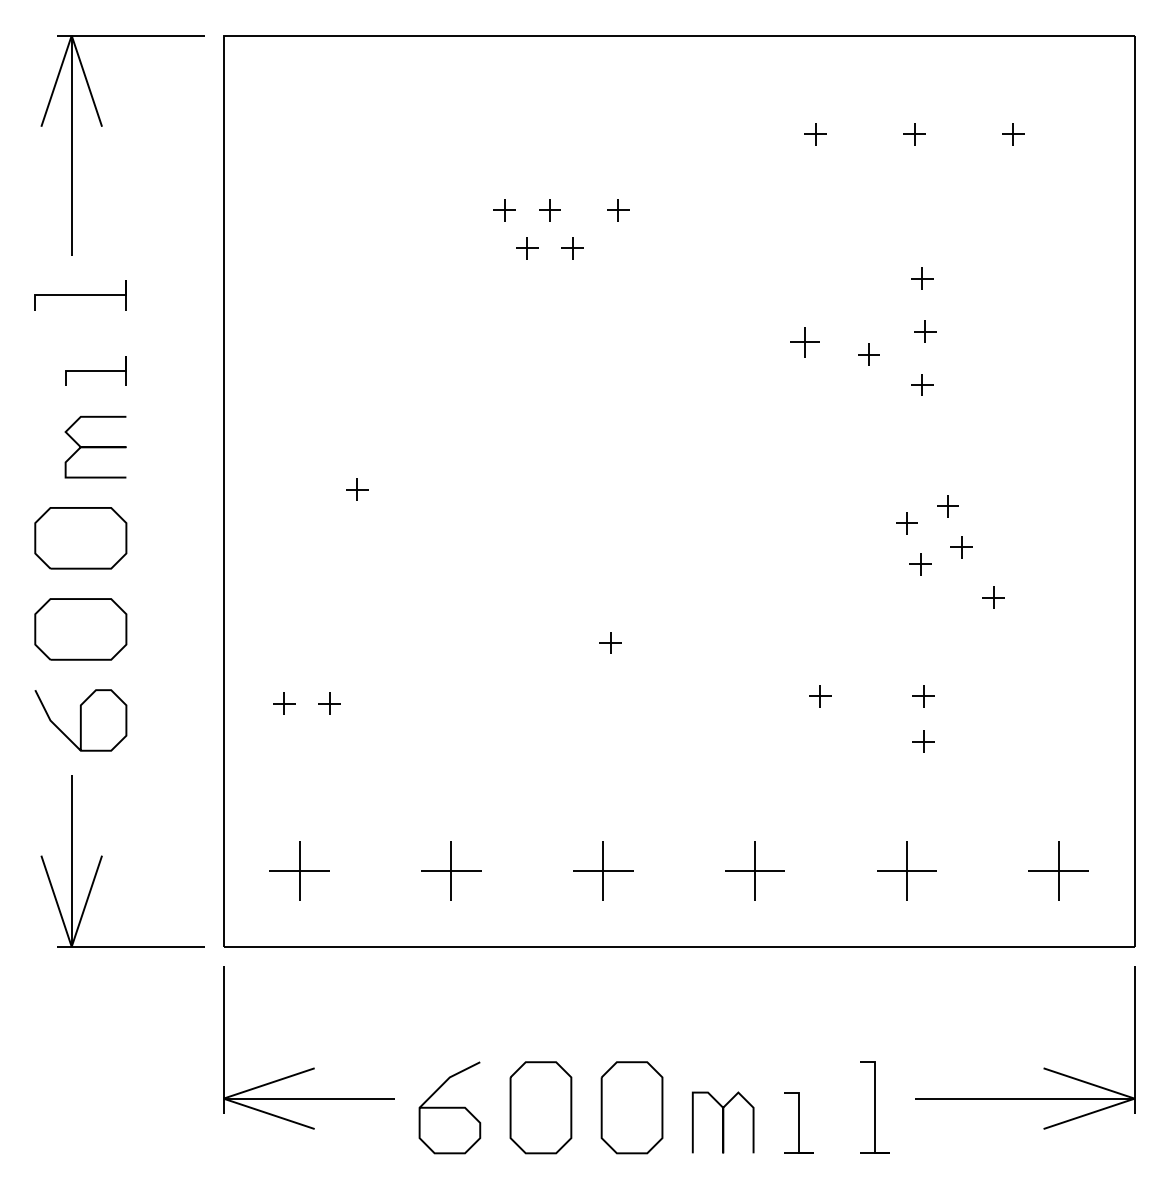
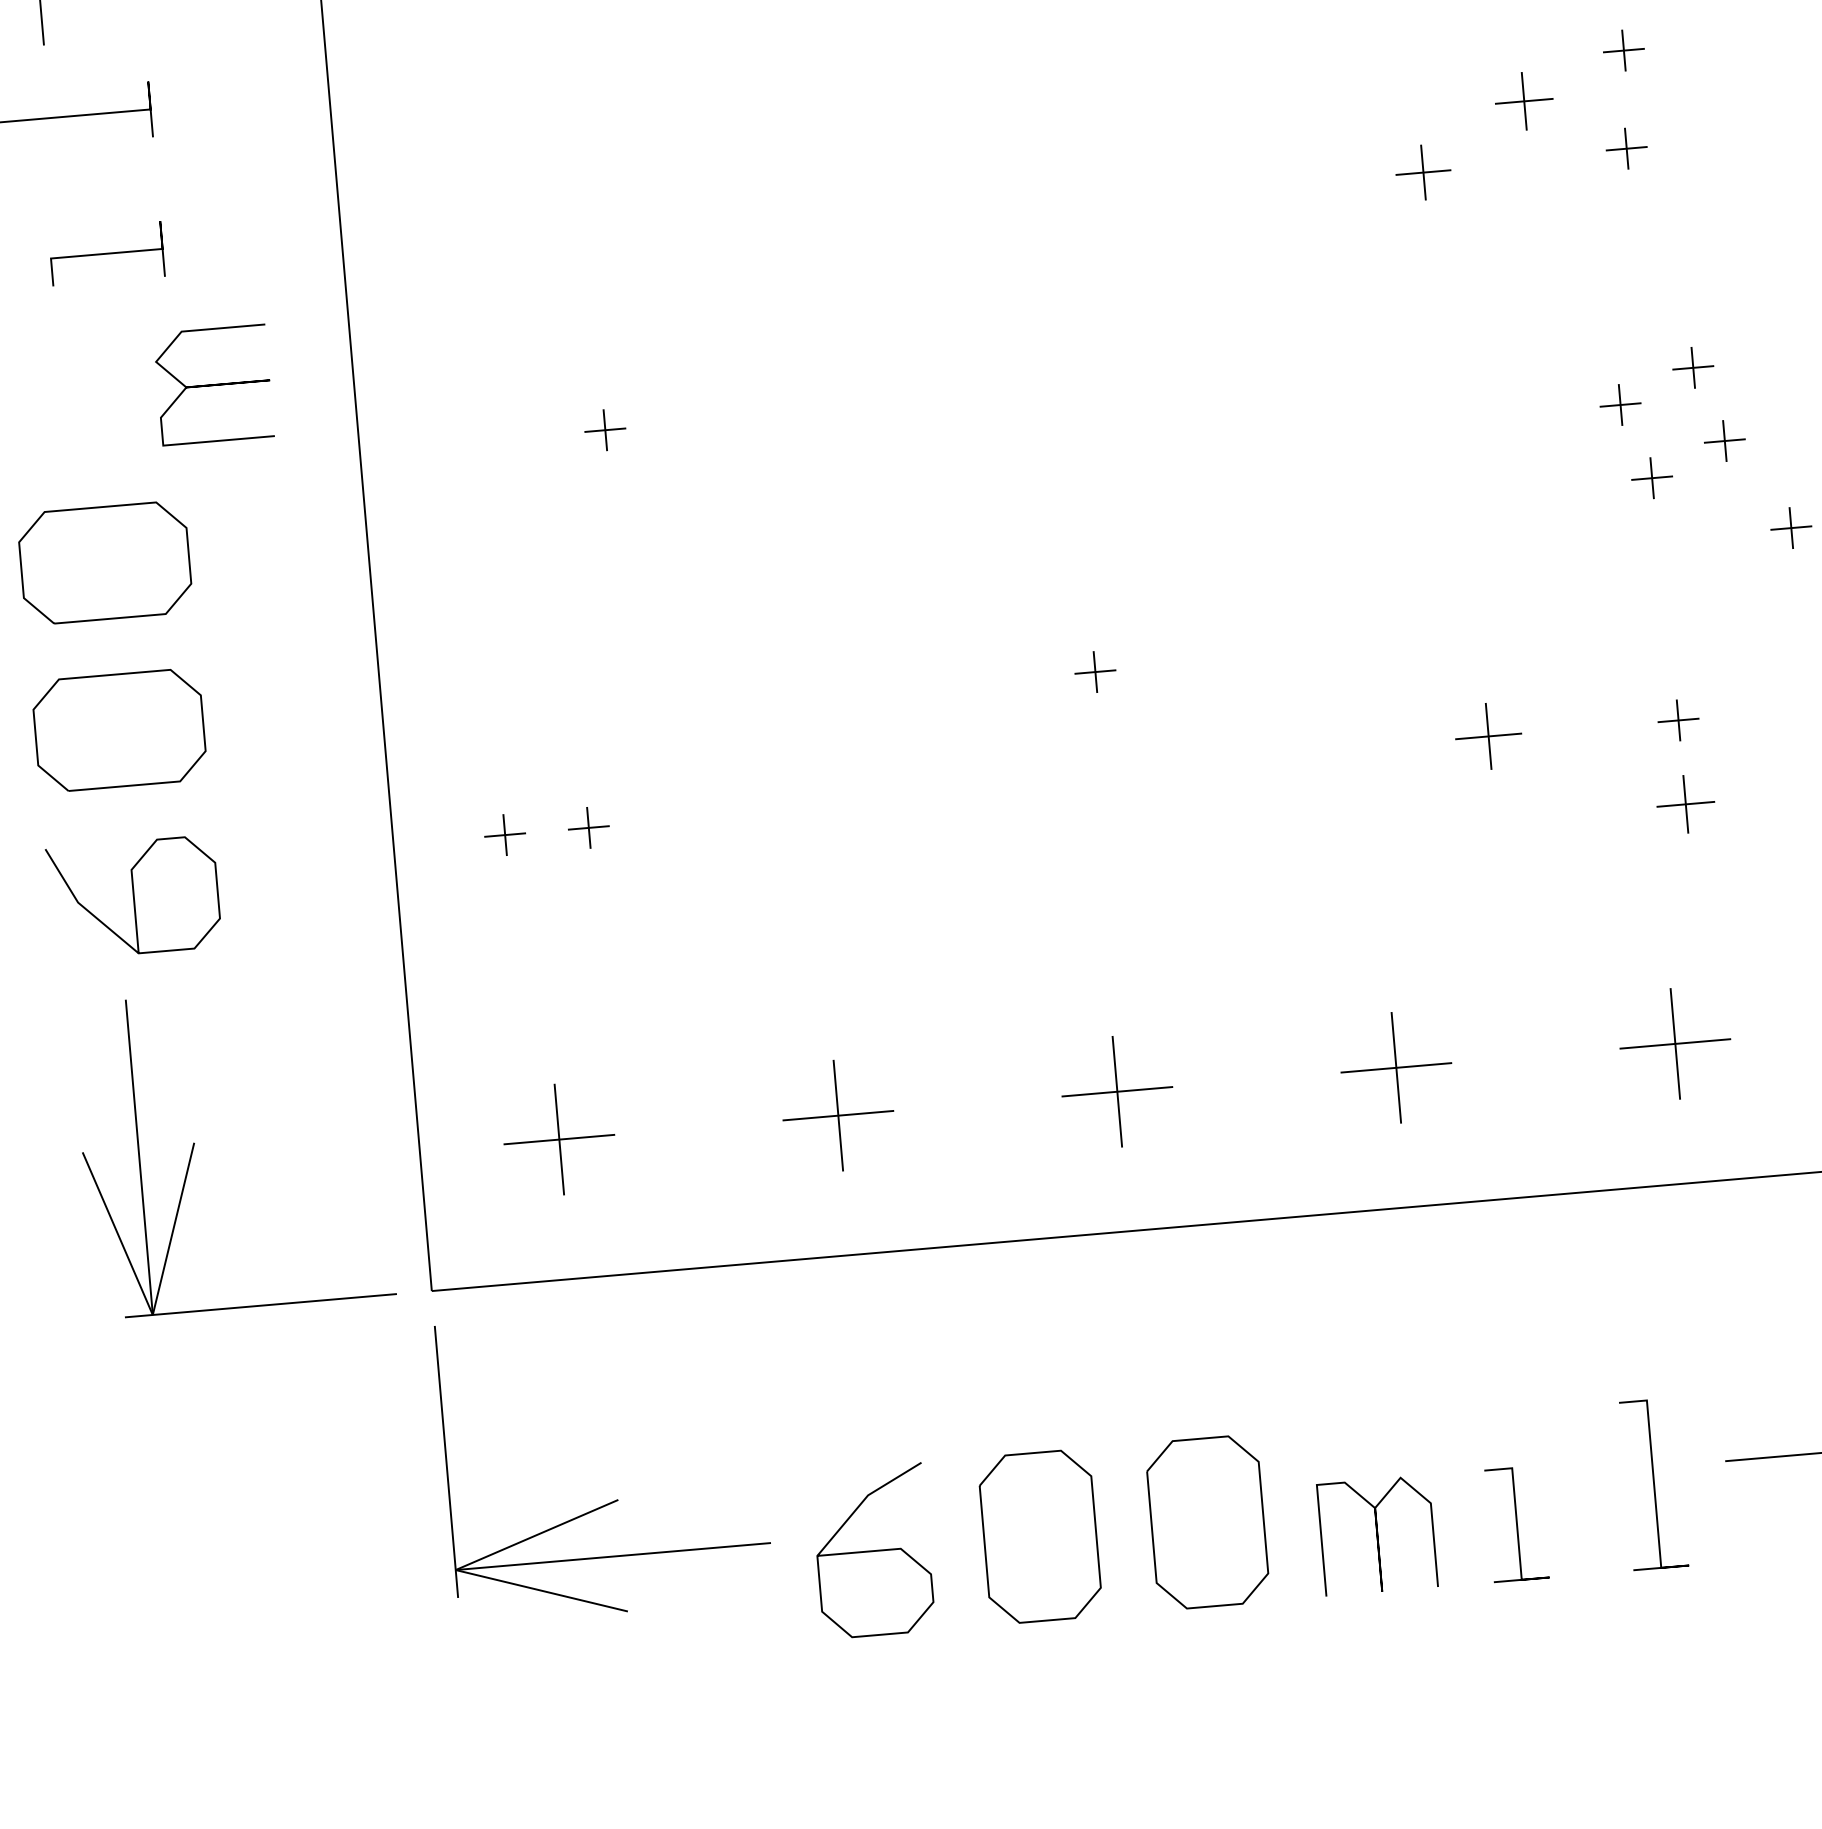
part: (804, 342) -> (1422, 172), moved
part: (868, 354) -> (1523, 101), size x1.4
curve: (95, 446) -> (213, 383), moved
part: (820, 696) -> (1489, 737), size x1.6
part: (923, 741) -> (1685, 803), size x1.4

